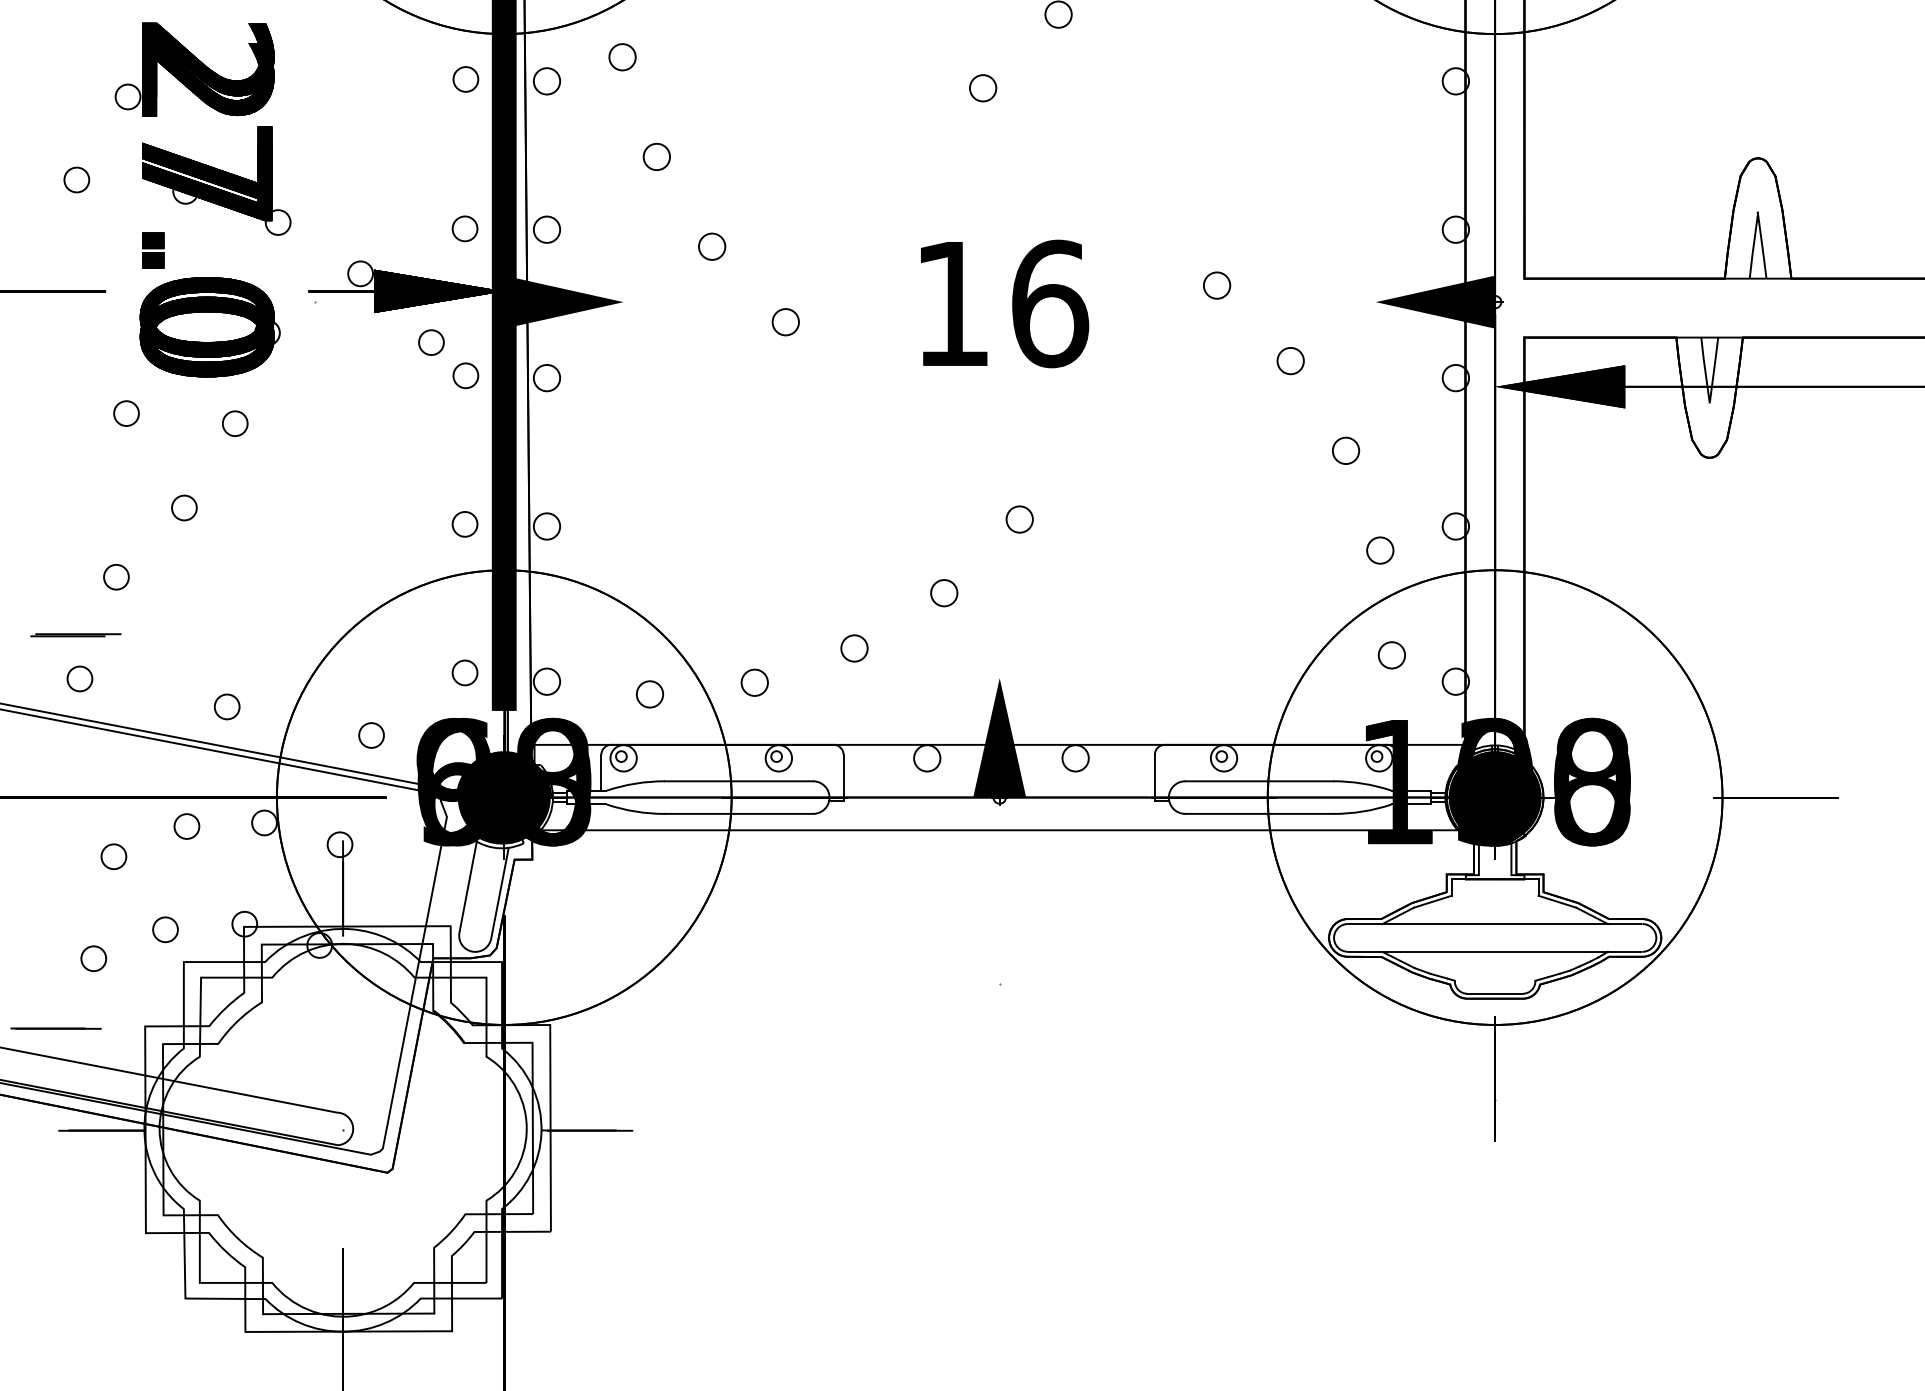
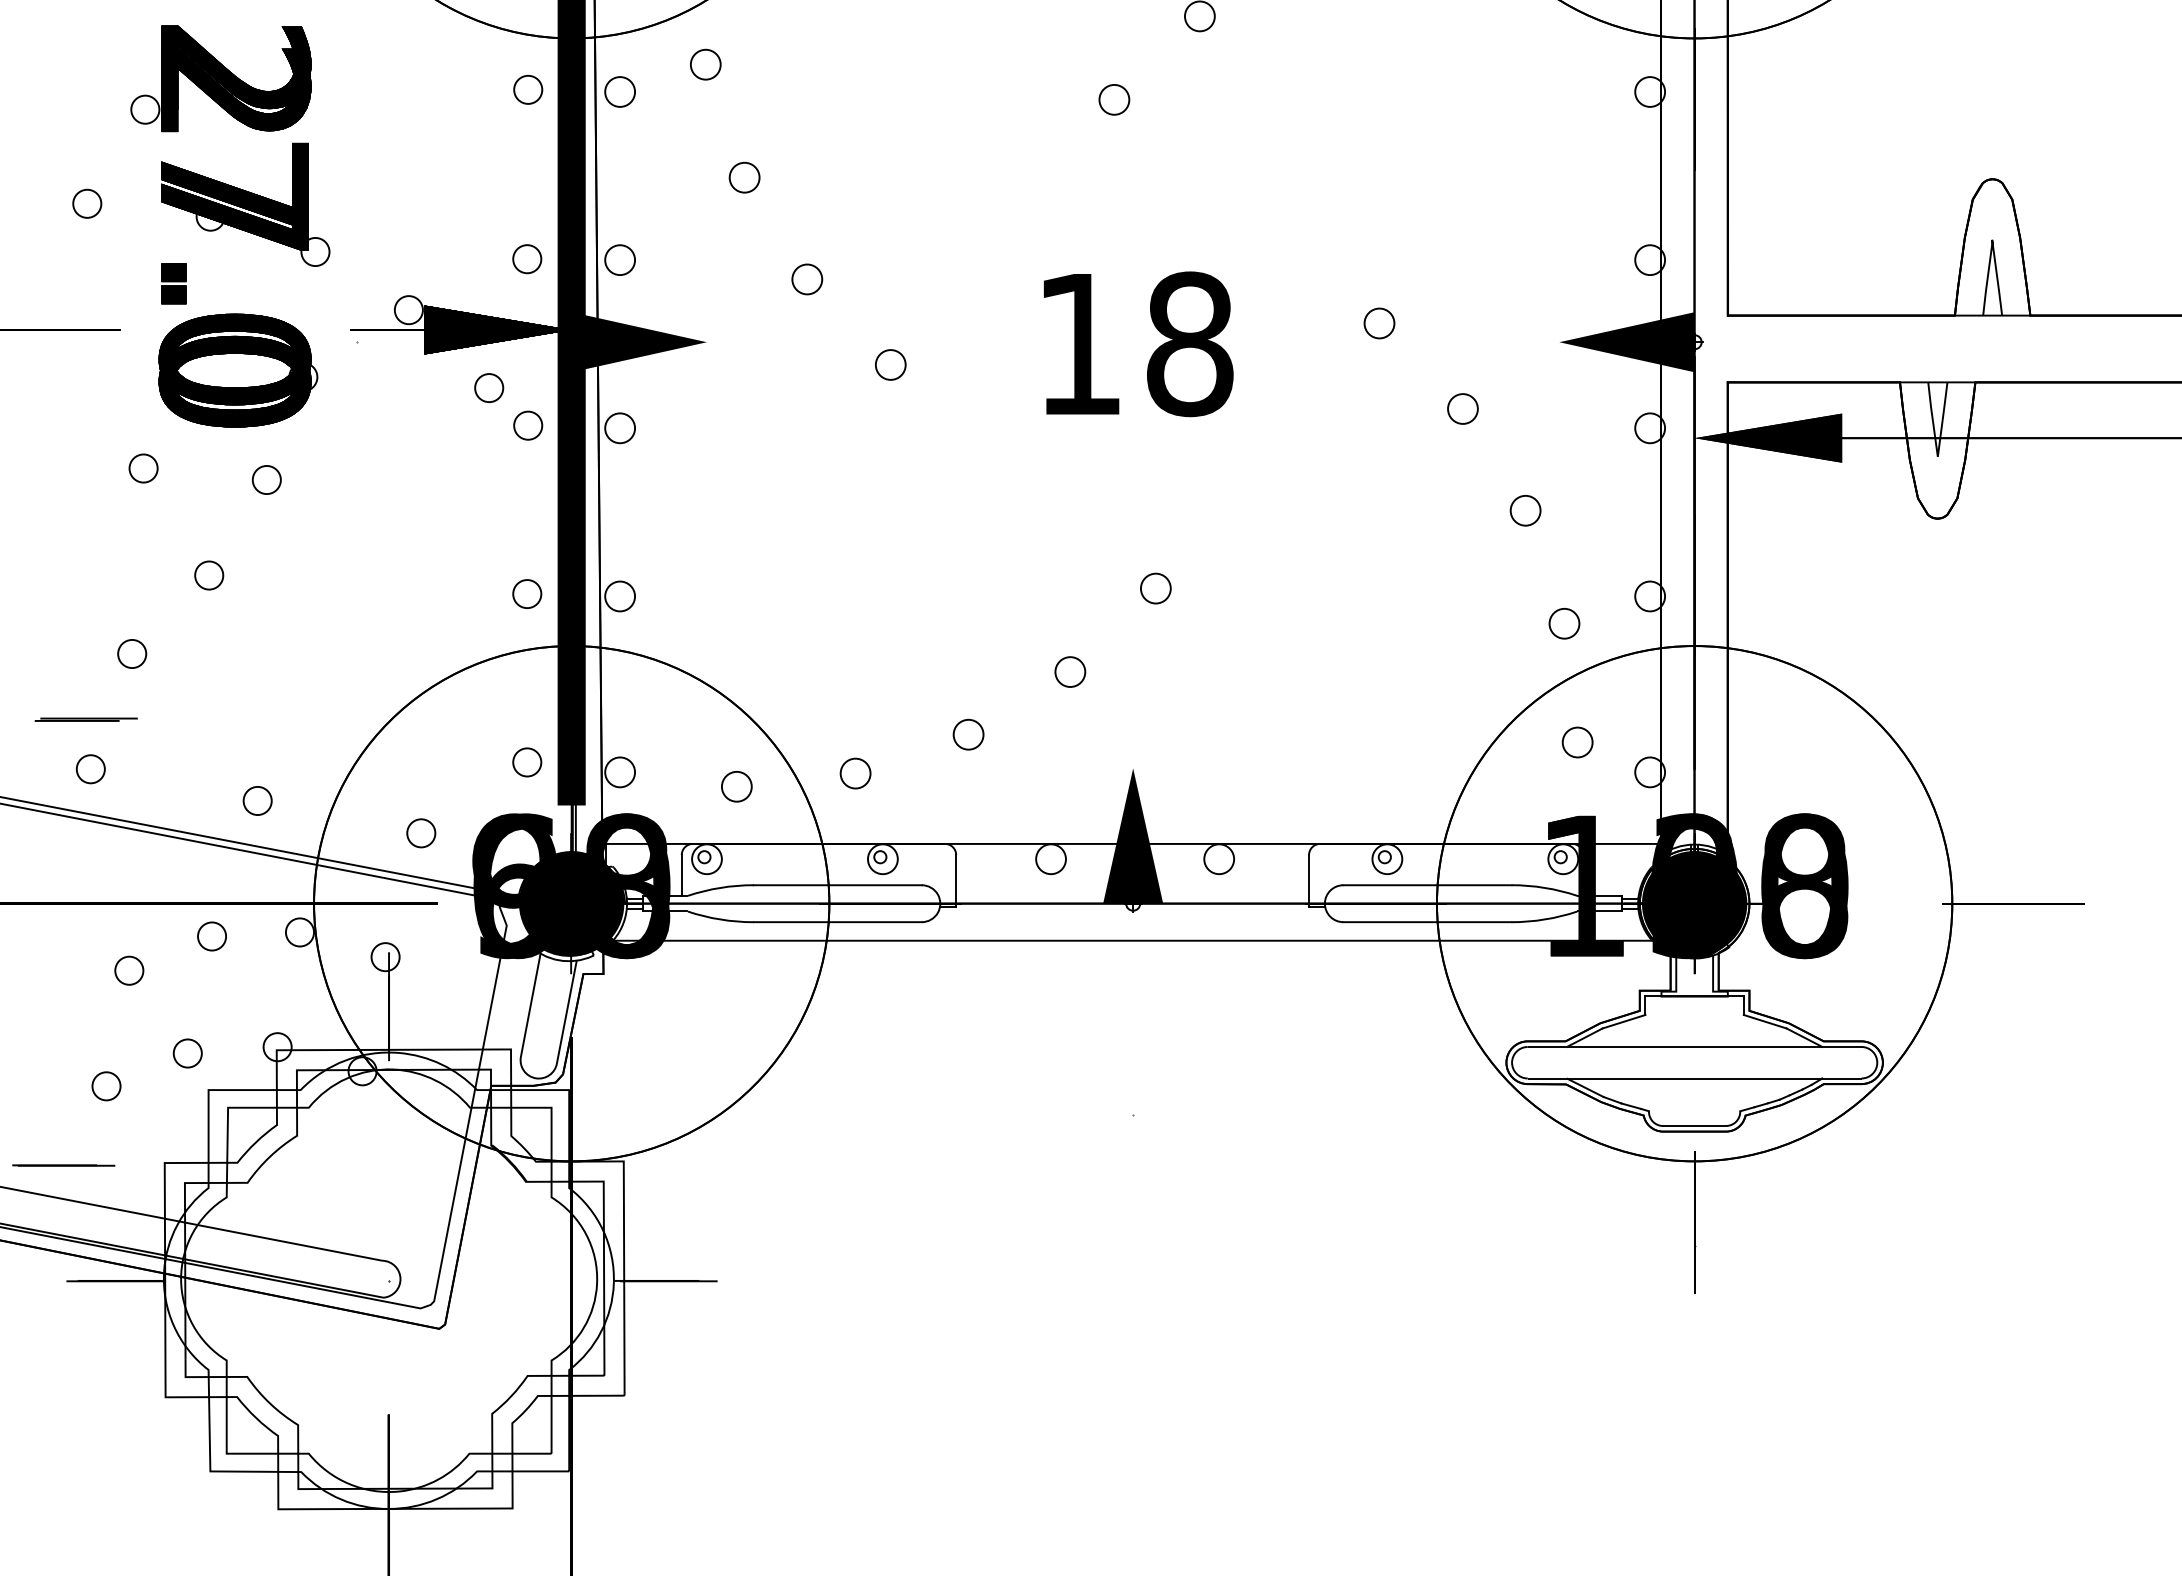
text: (1050, 304) -> (1190, 344), 16 -> 18

